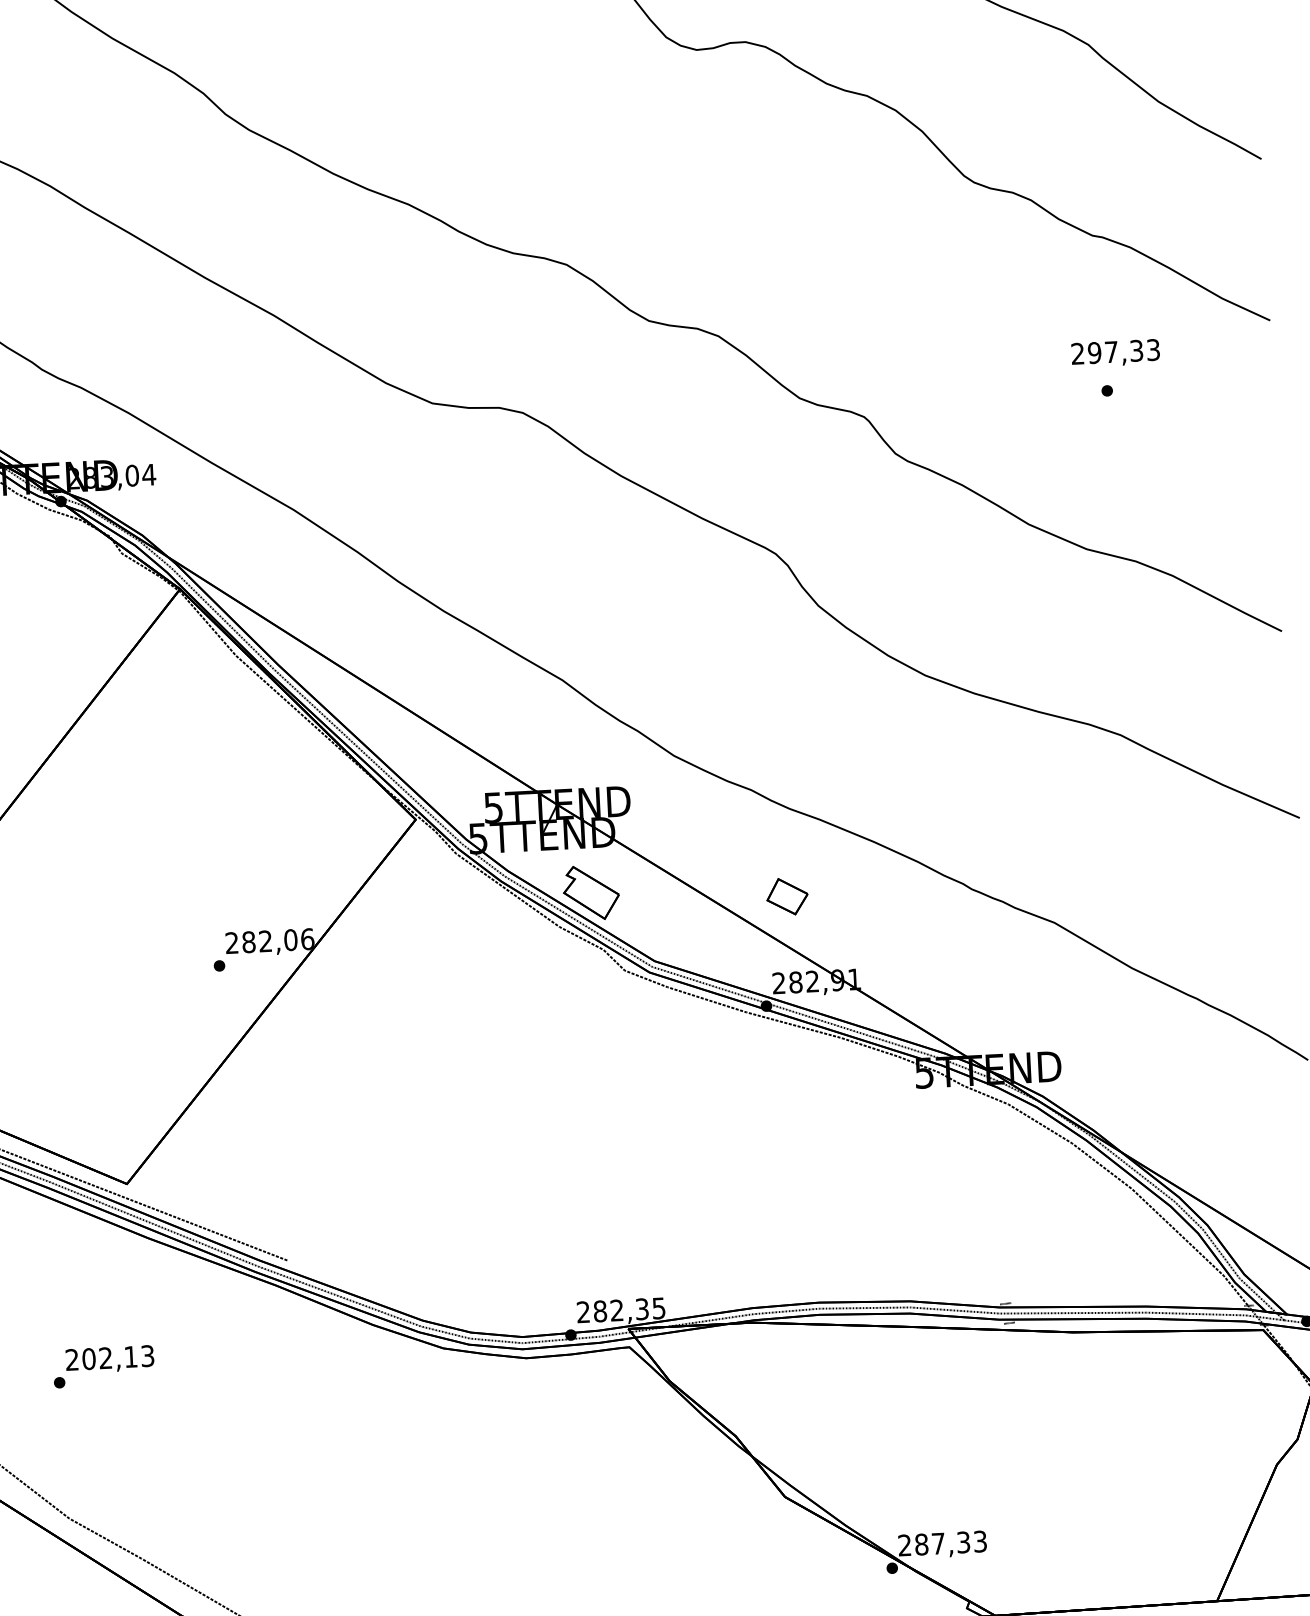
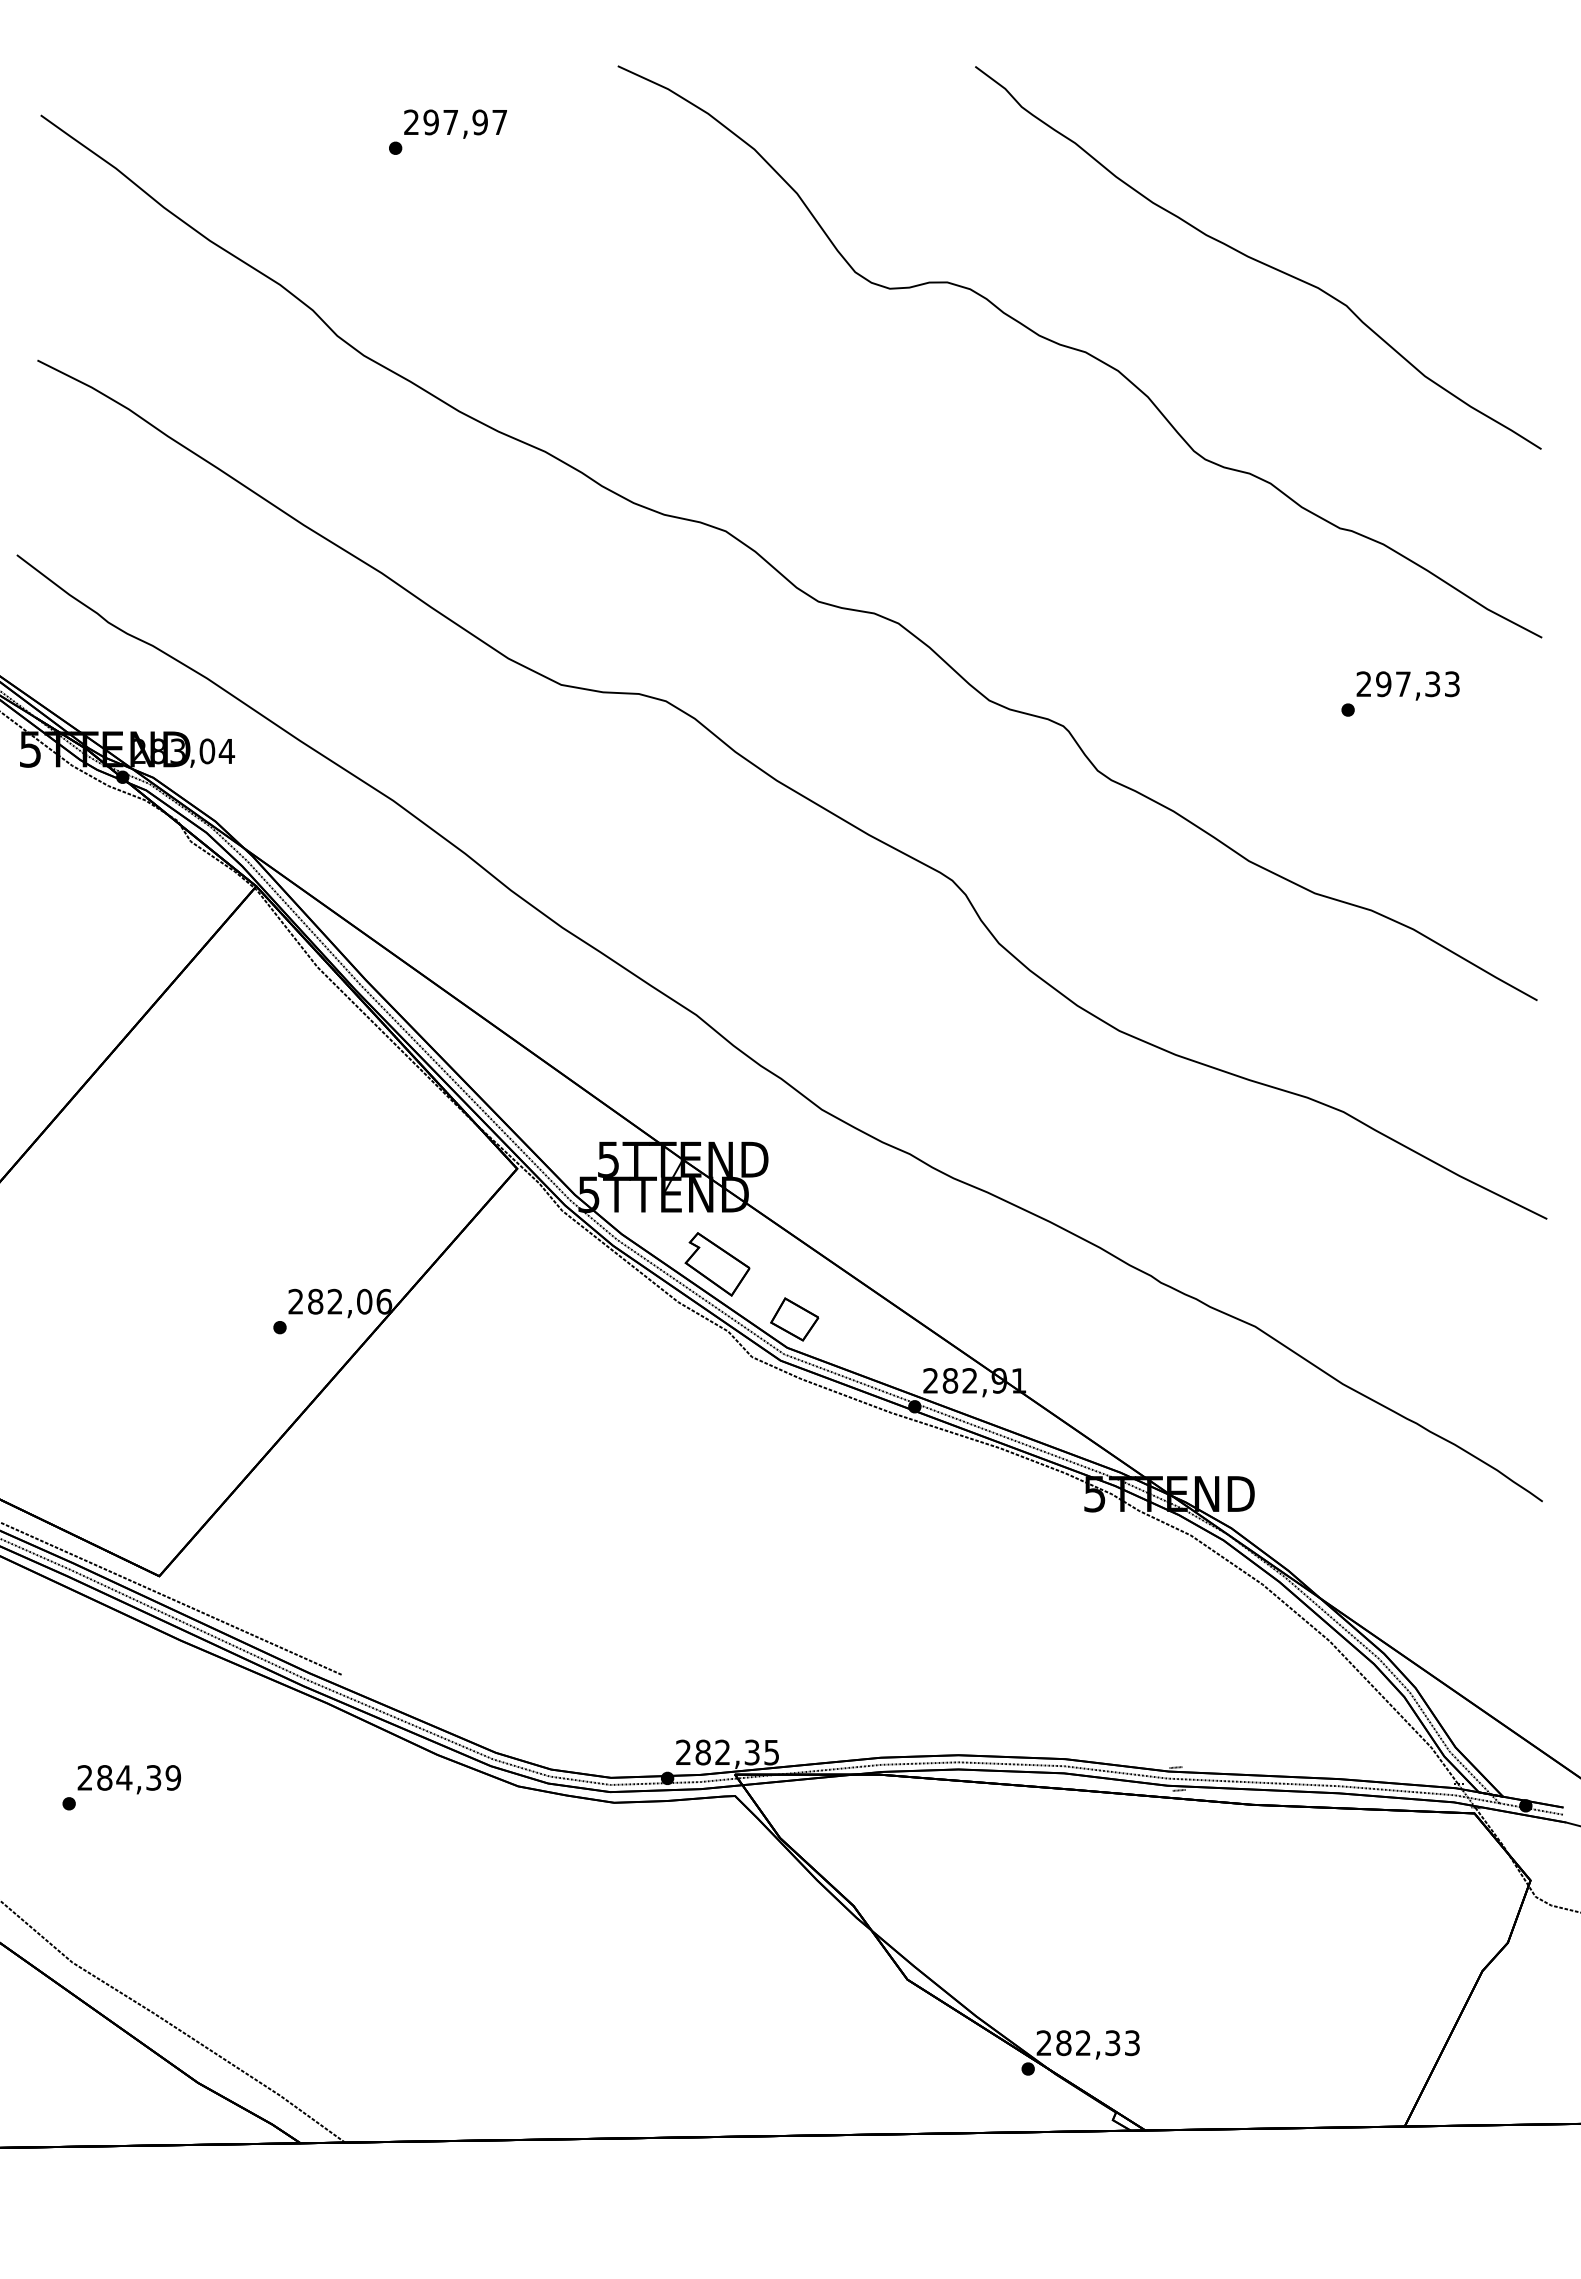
text: (1115, 353) -> (1407, 685), moved
part: (787, 896) -> (794, 1319), moved
text: (118, 1357) -> (139, 1777), 202,13 -> 284,39
text: (938, 1543) -> (1083, 2042), 287,33 -> 282,33

